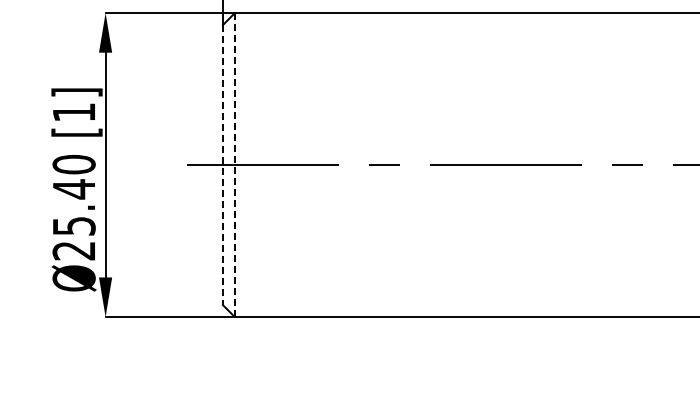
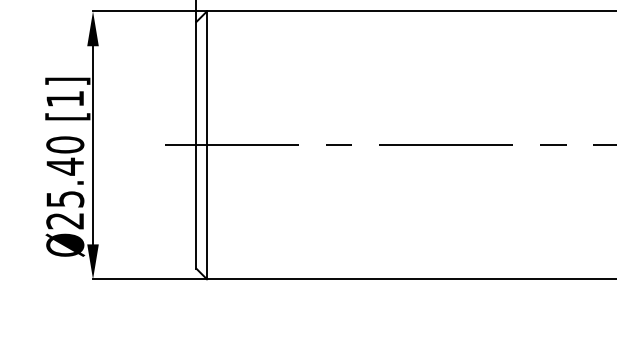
line: (222, 165) -> (196, 145), dashed -> solid
line: (234, 165) -> (206, 145), dashed -> solid

